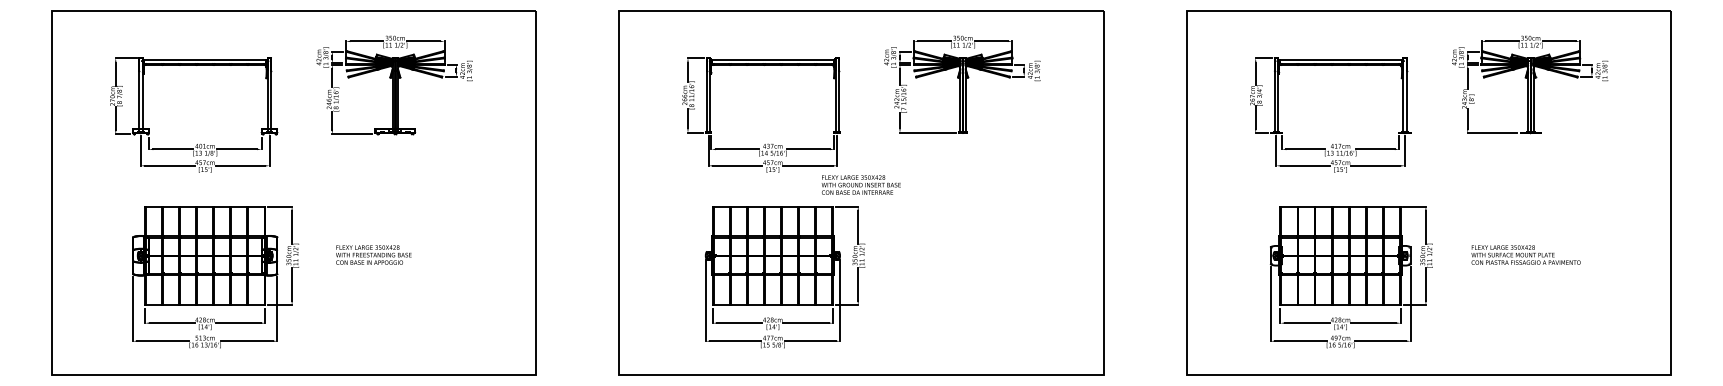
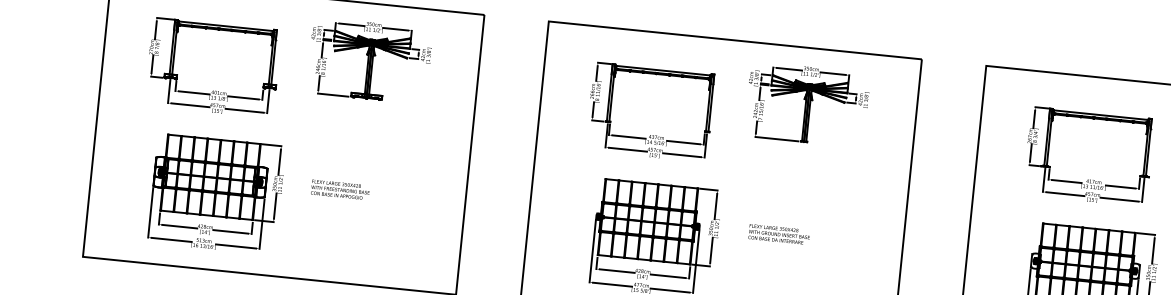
text: (860, 184) -> (778, 234), moved

